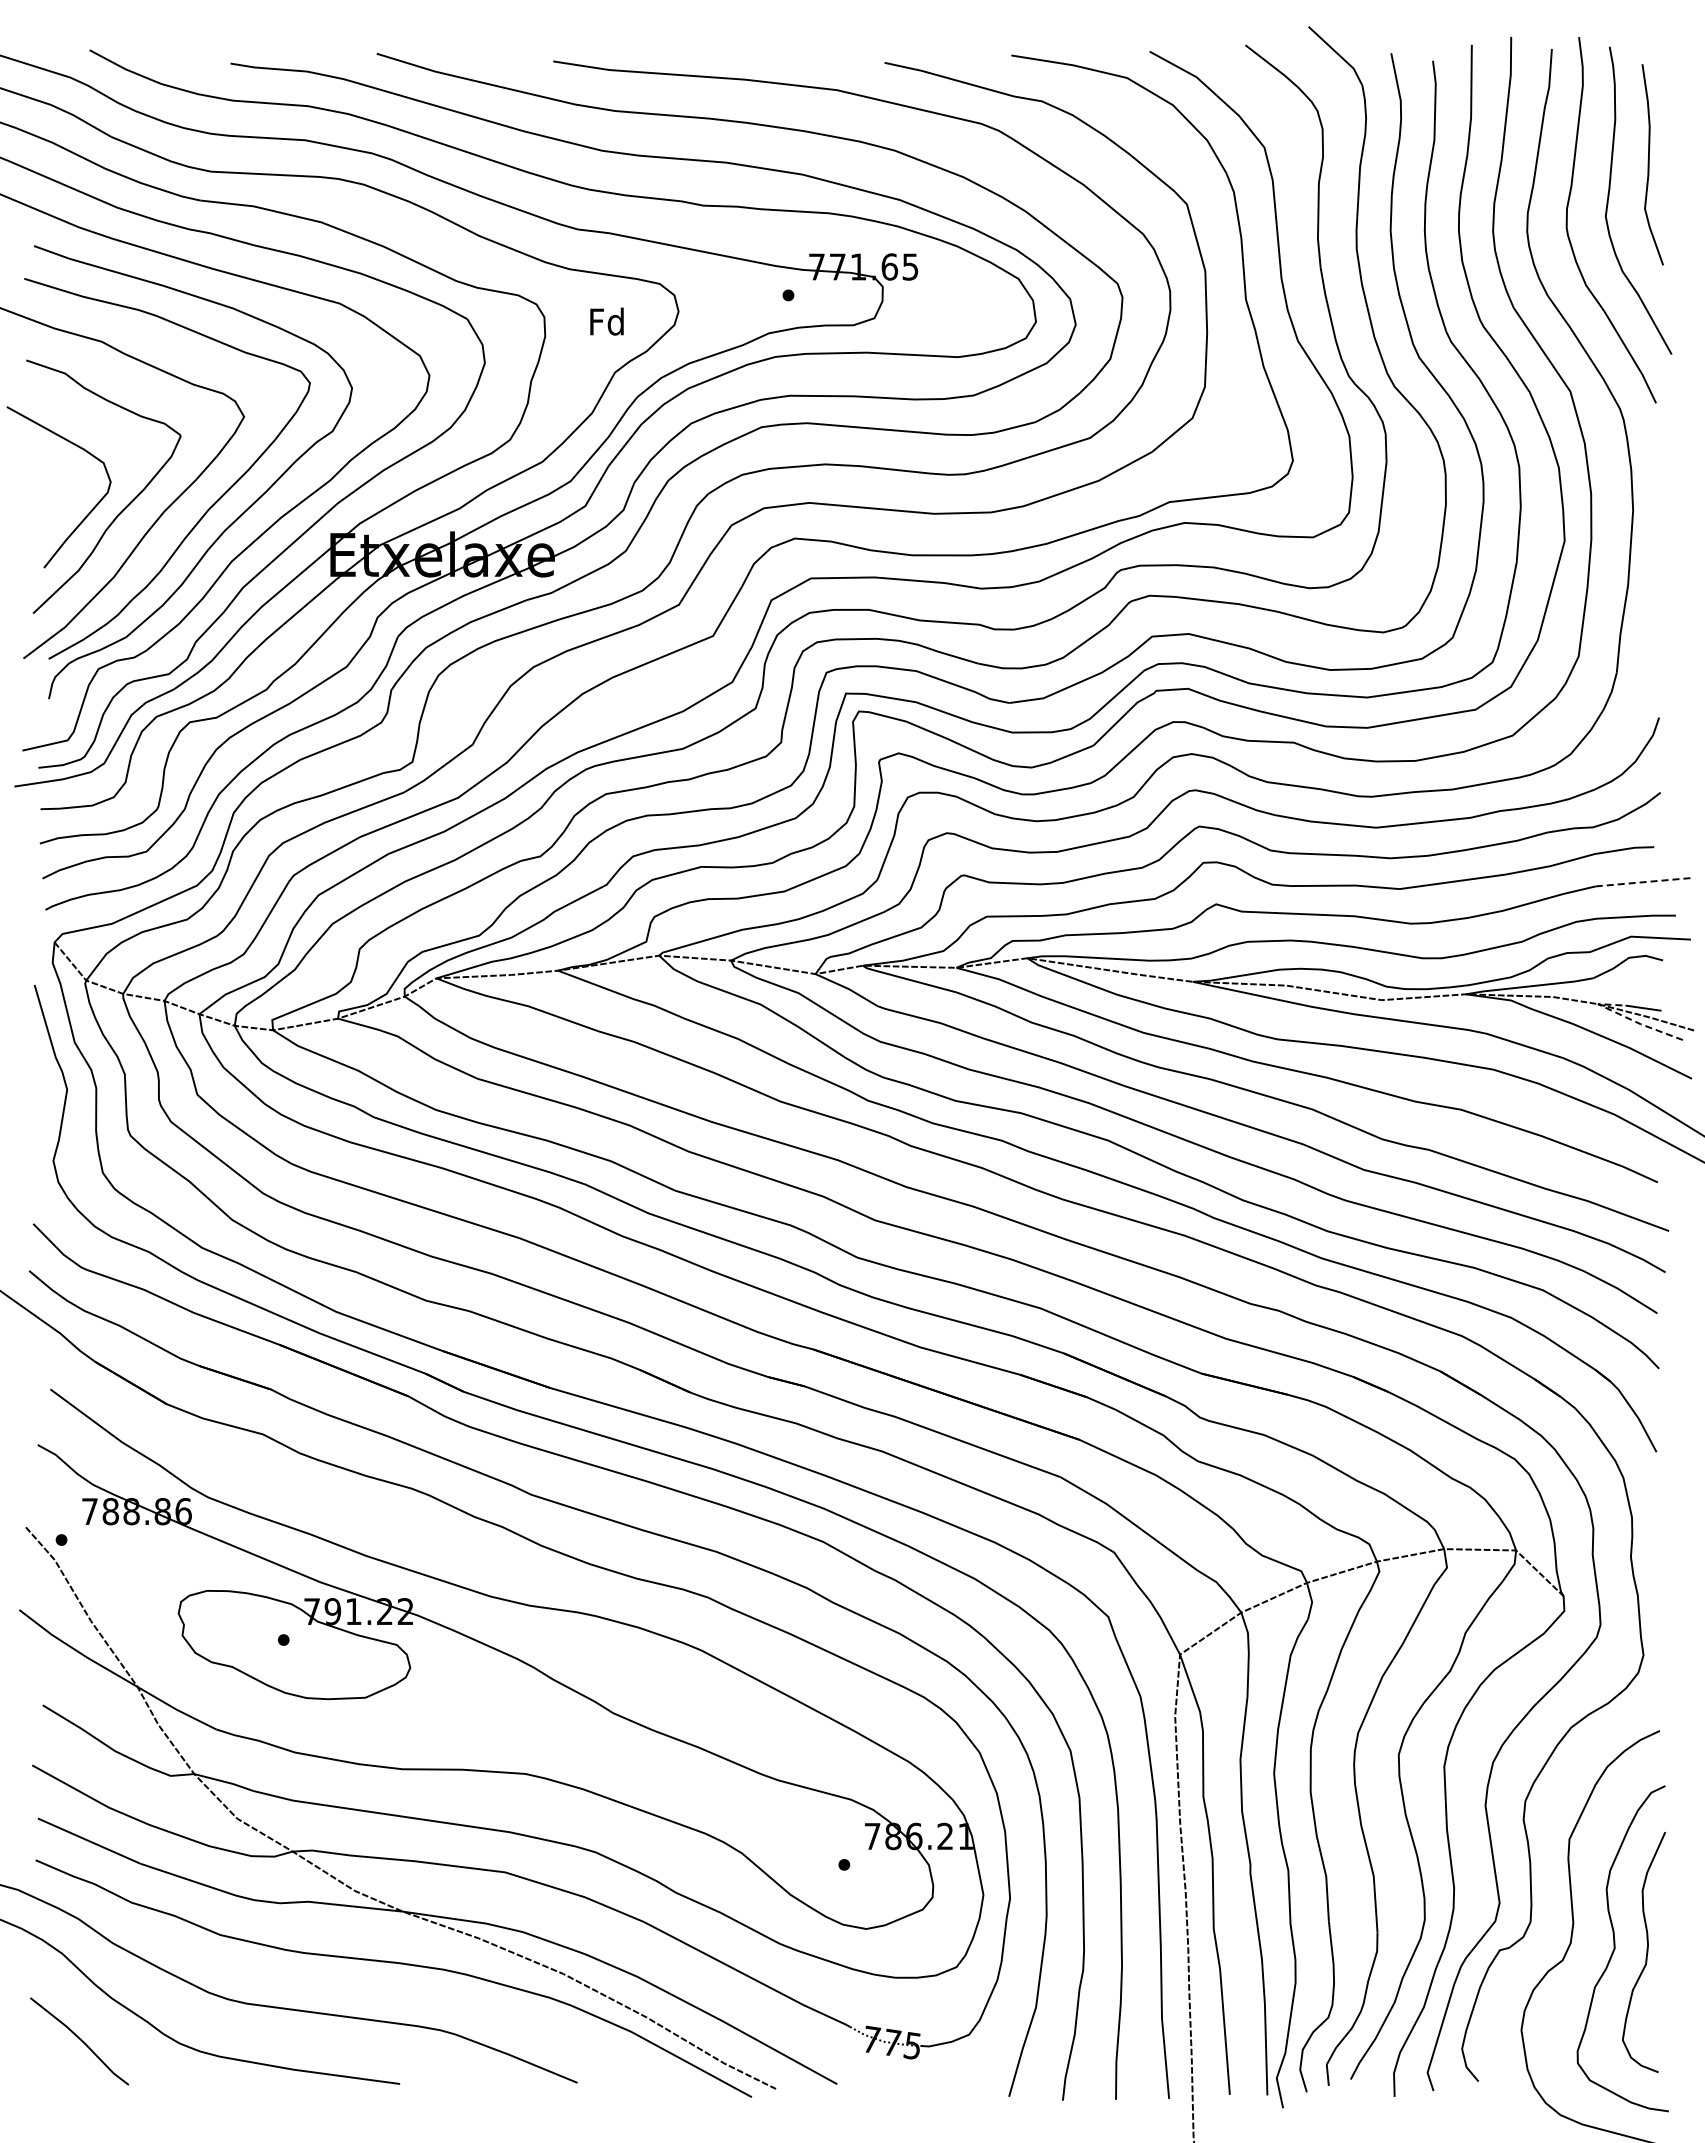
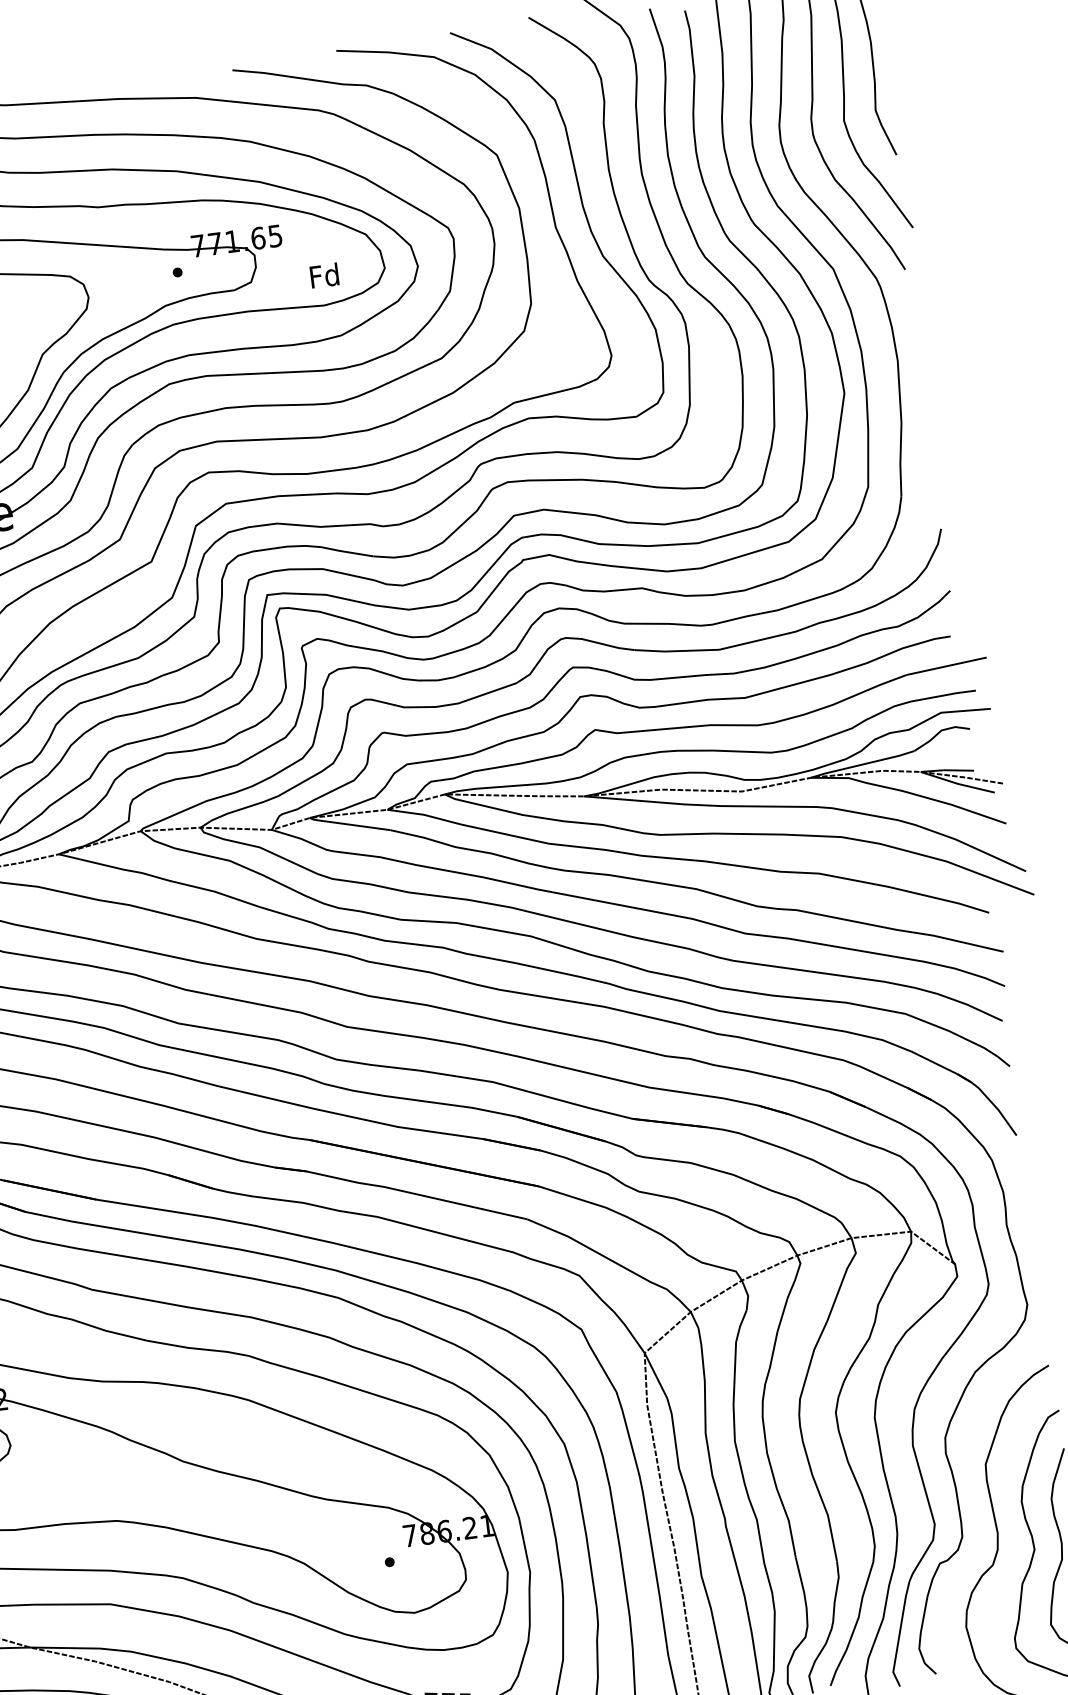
text: (606, 321) -> (324, 275), moved
line: (1645, 882) -> (947, 666), dashed -> solid
line: (1627, 1017) -> (946, 779), dashed -> solid

